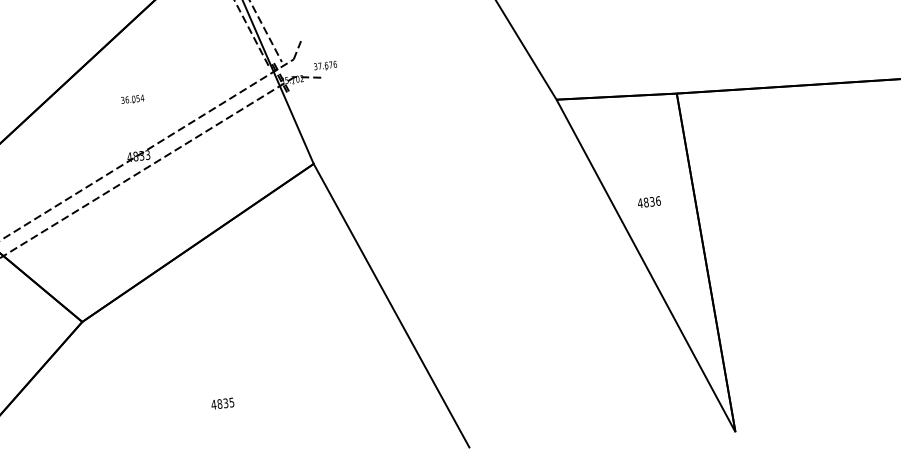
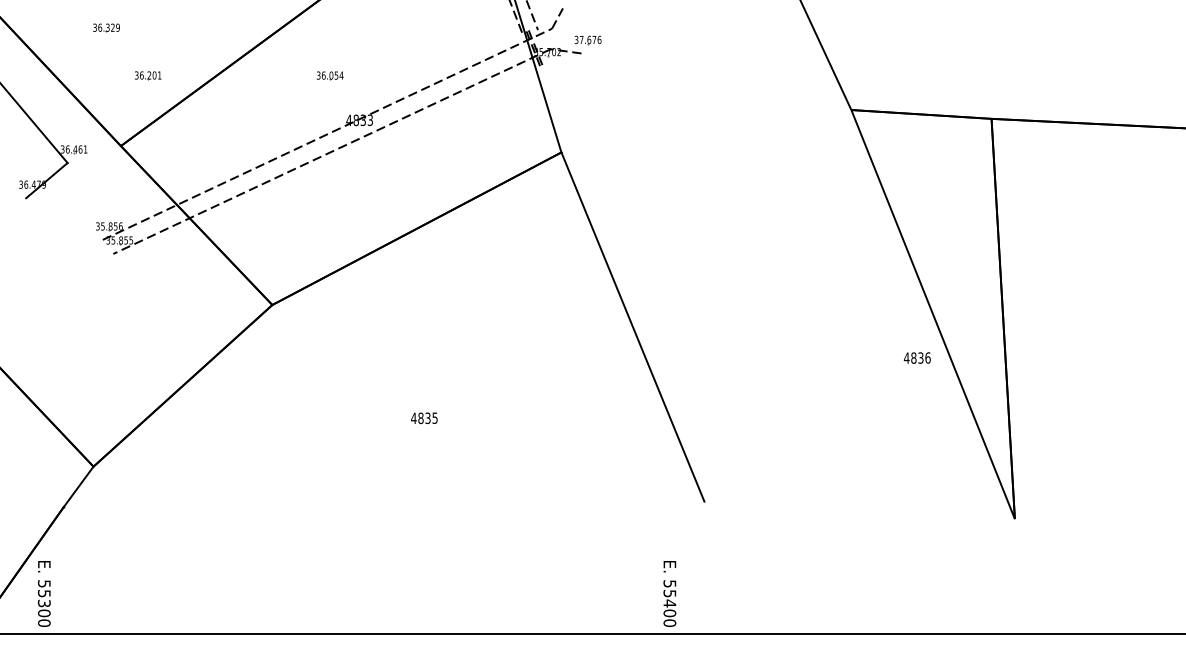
part: (132, 99) -> (329, 75), moved
text: (648, 201) -> (916, 357), moved

